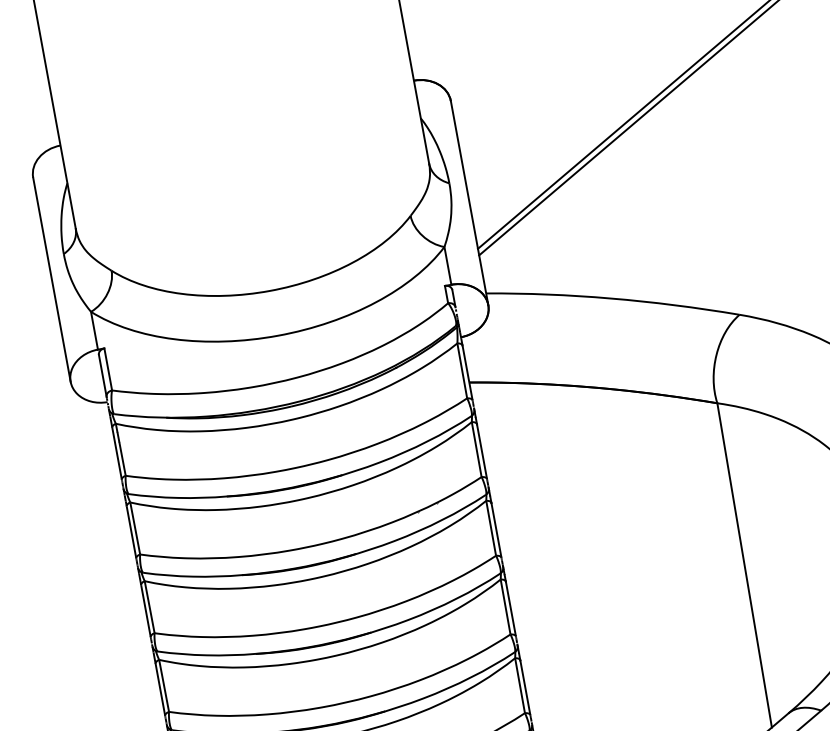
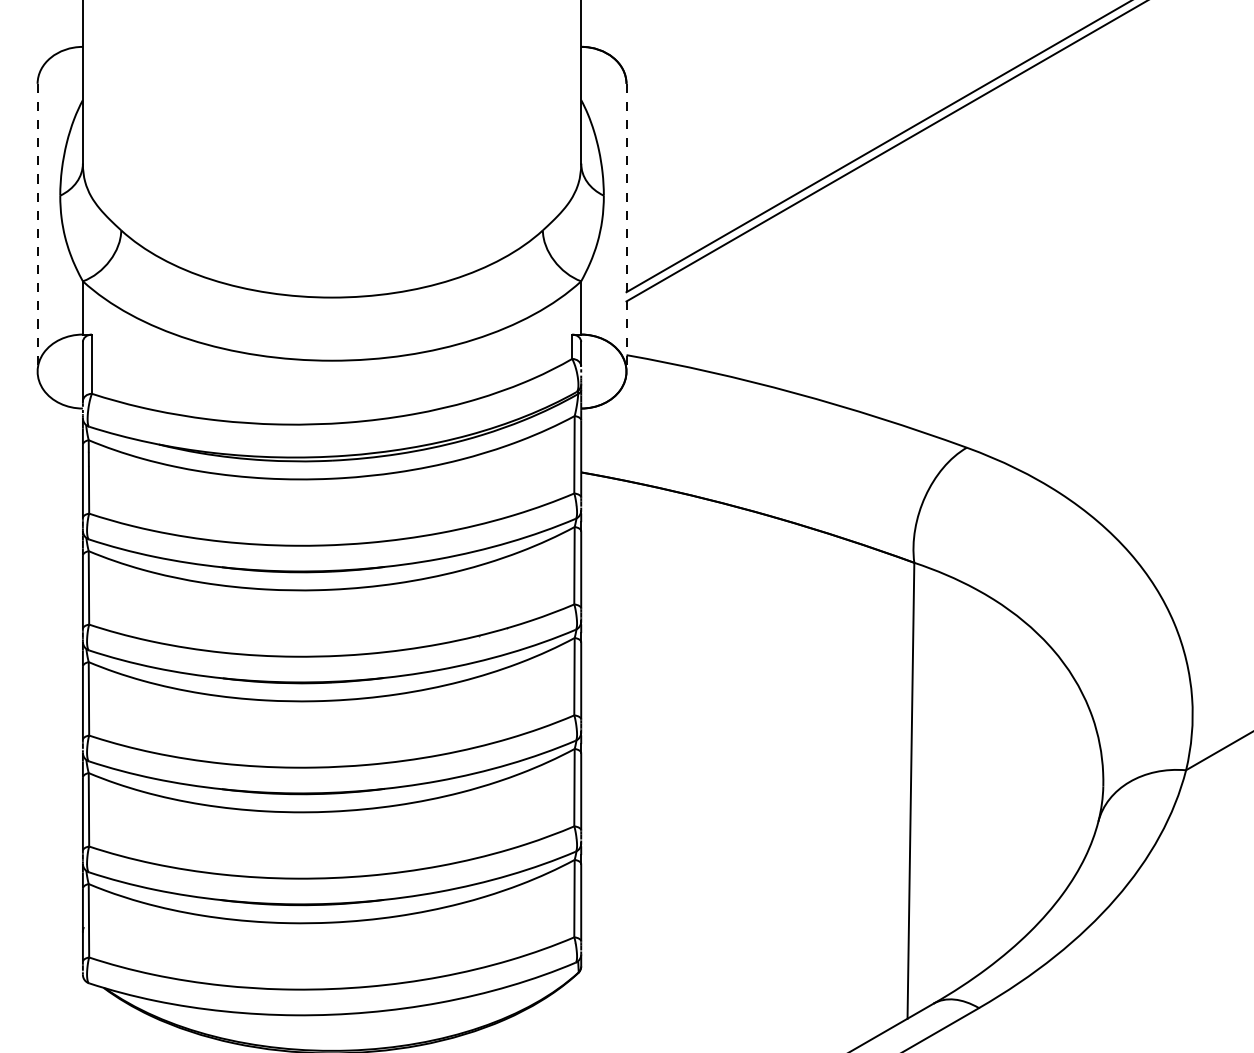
line: (469, 202) -> (626, 227), solid -> dashed
line: (51, 279) -> (37, 227), solid -> dashed

